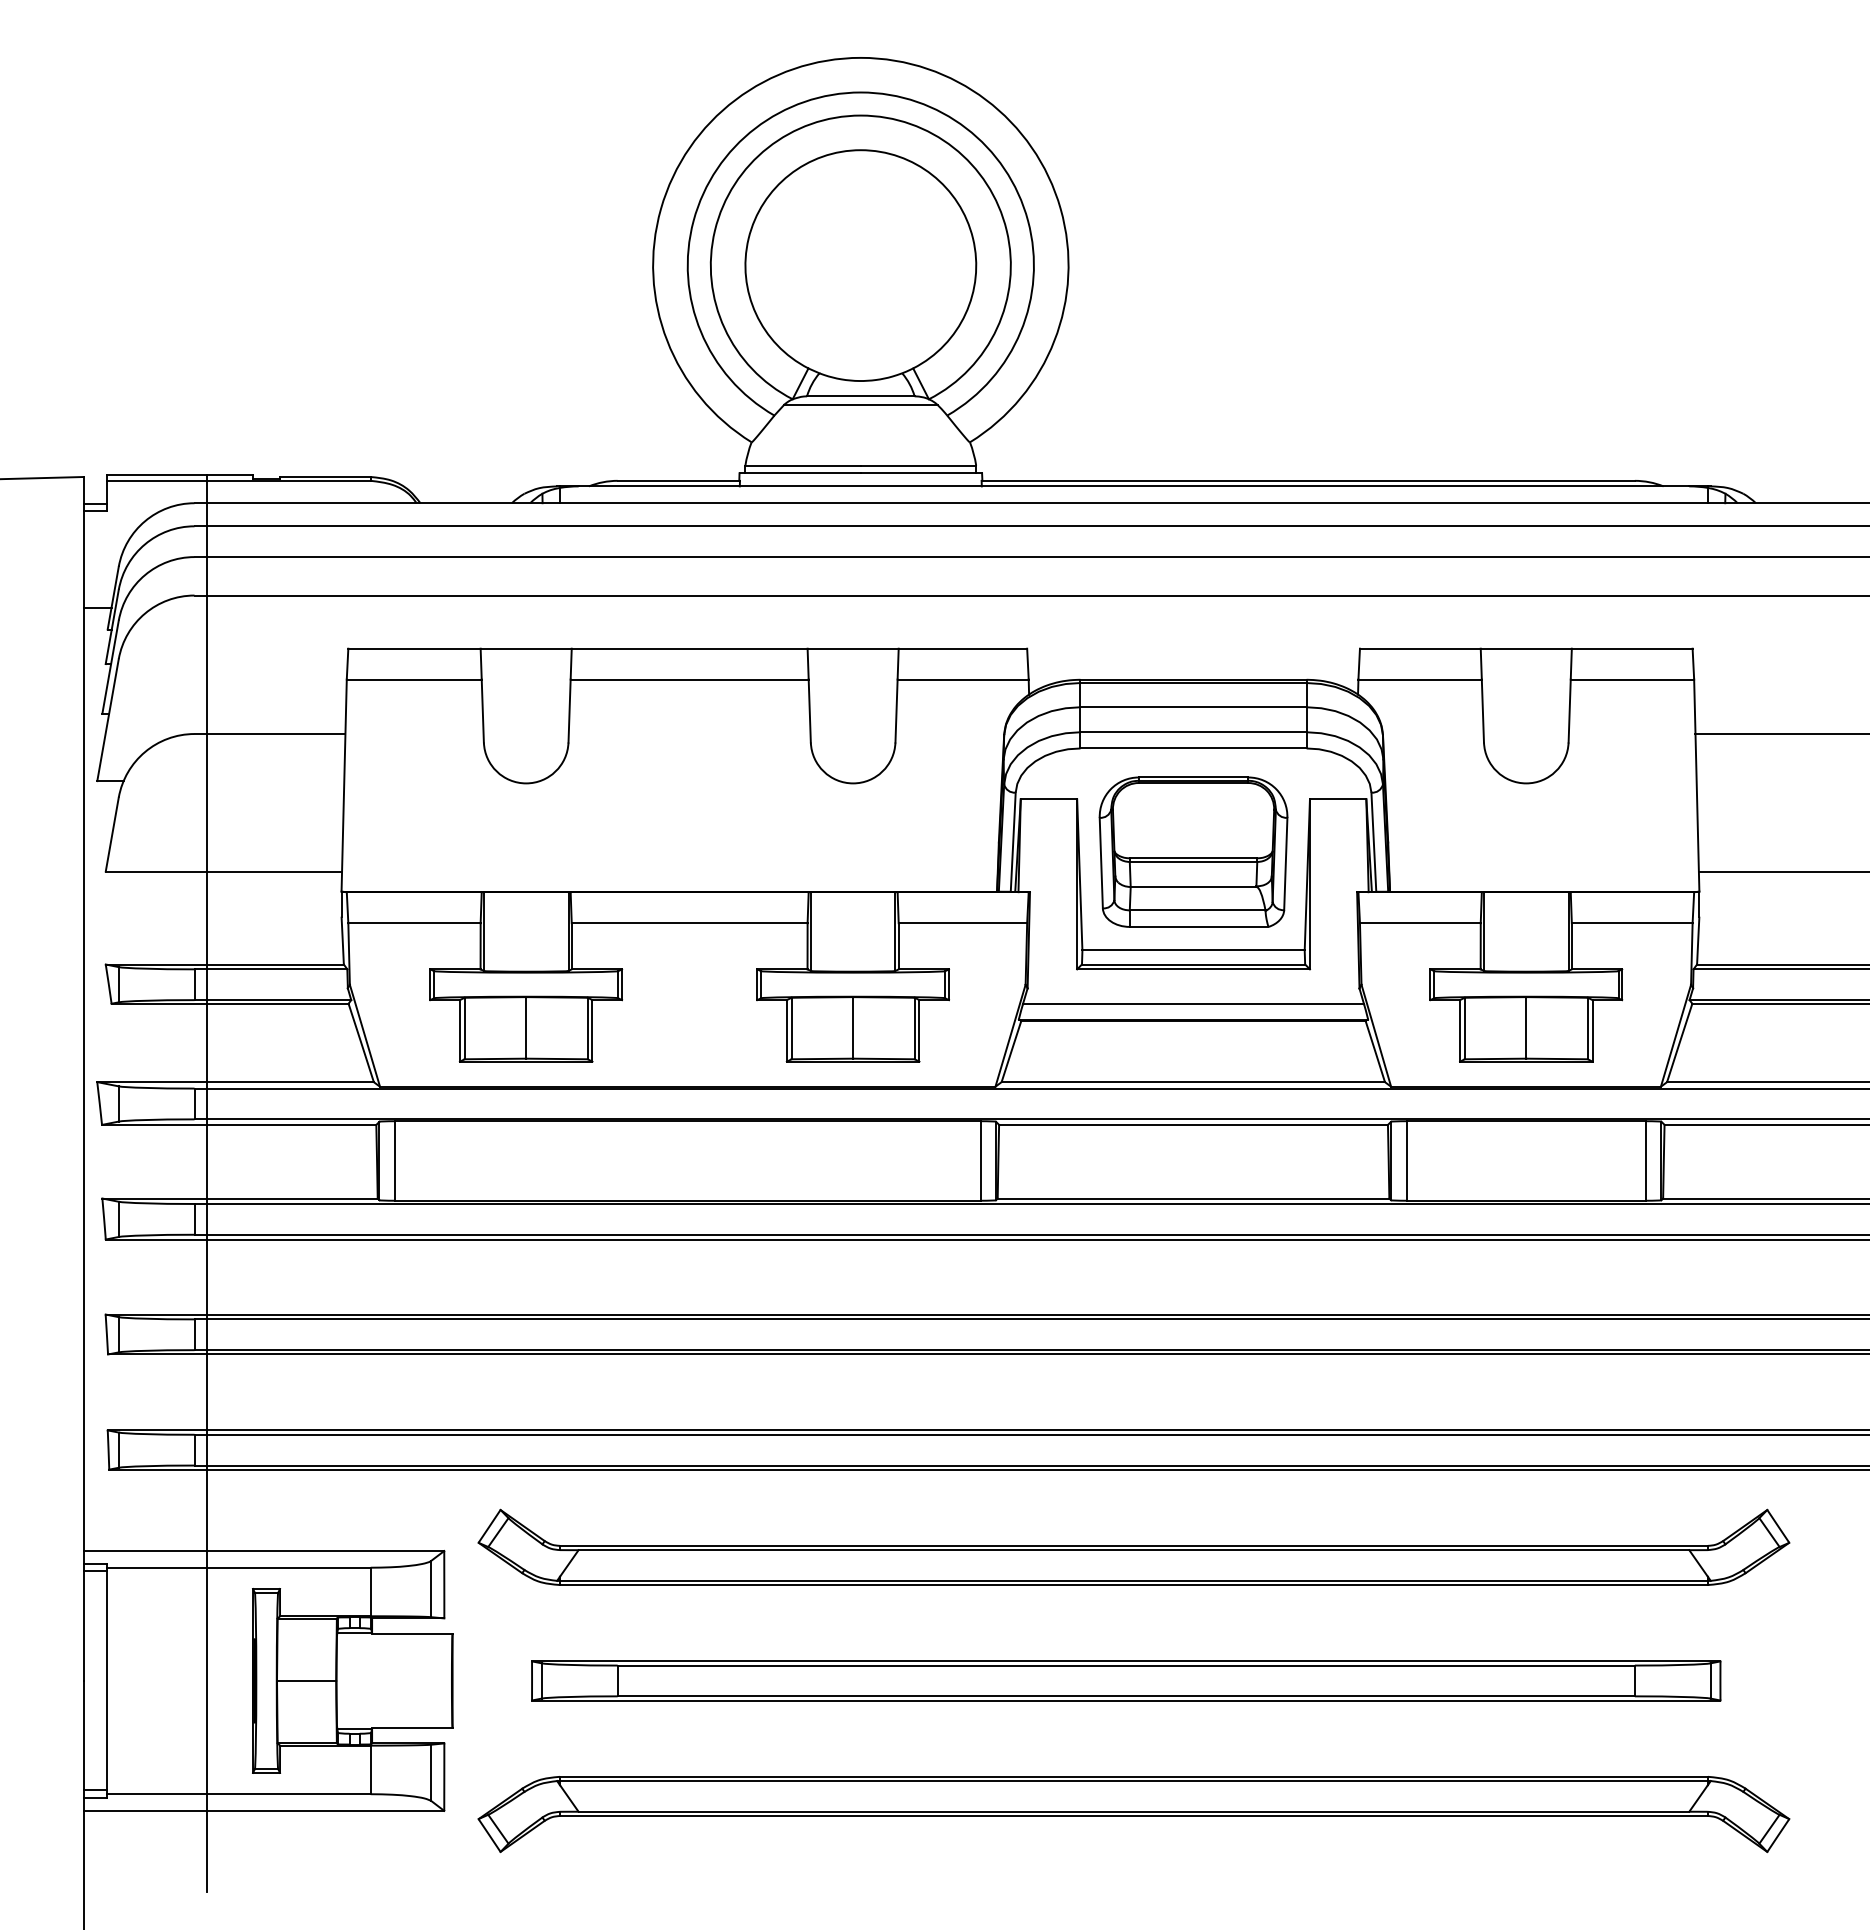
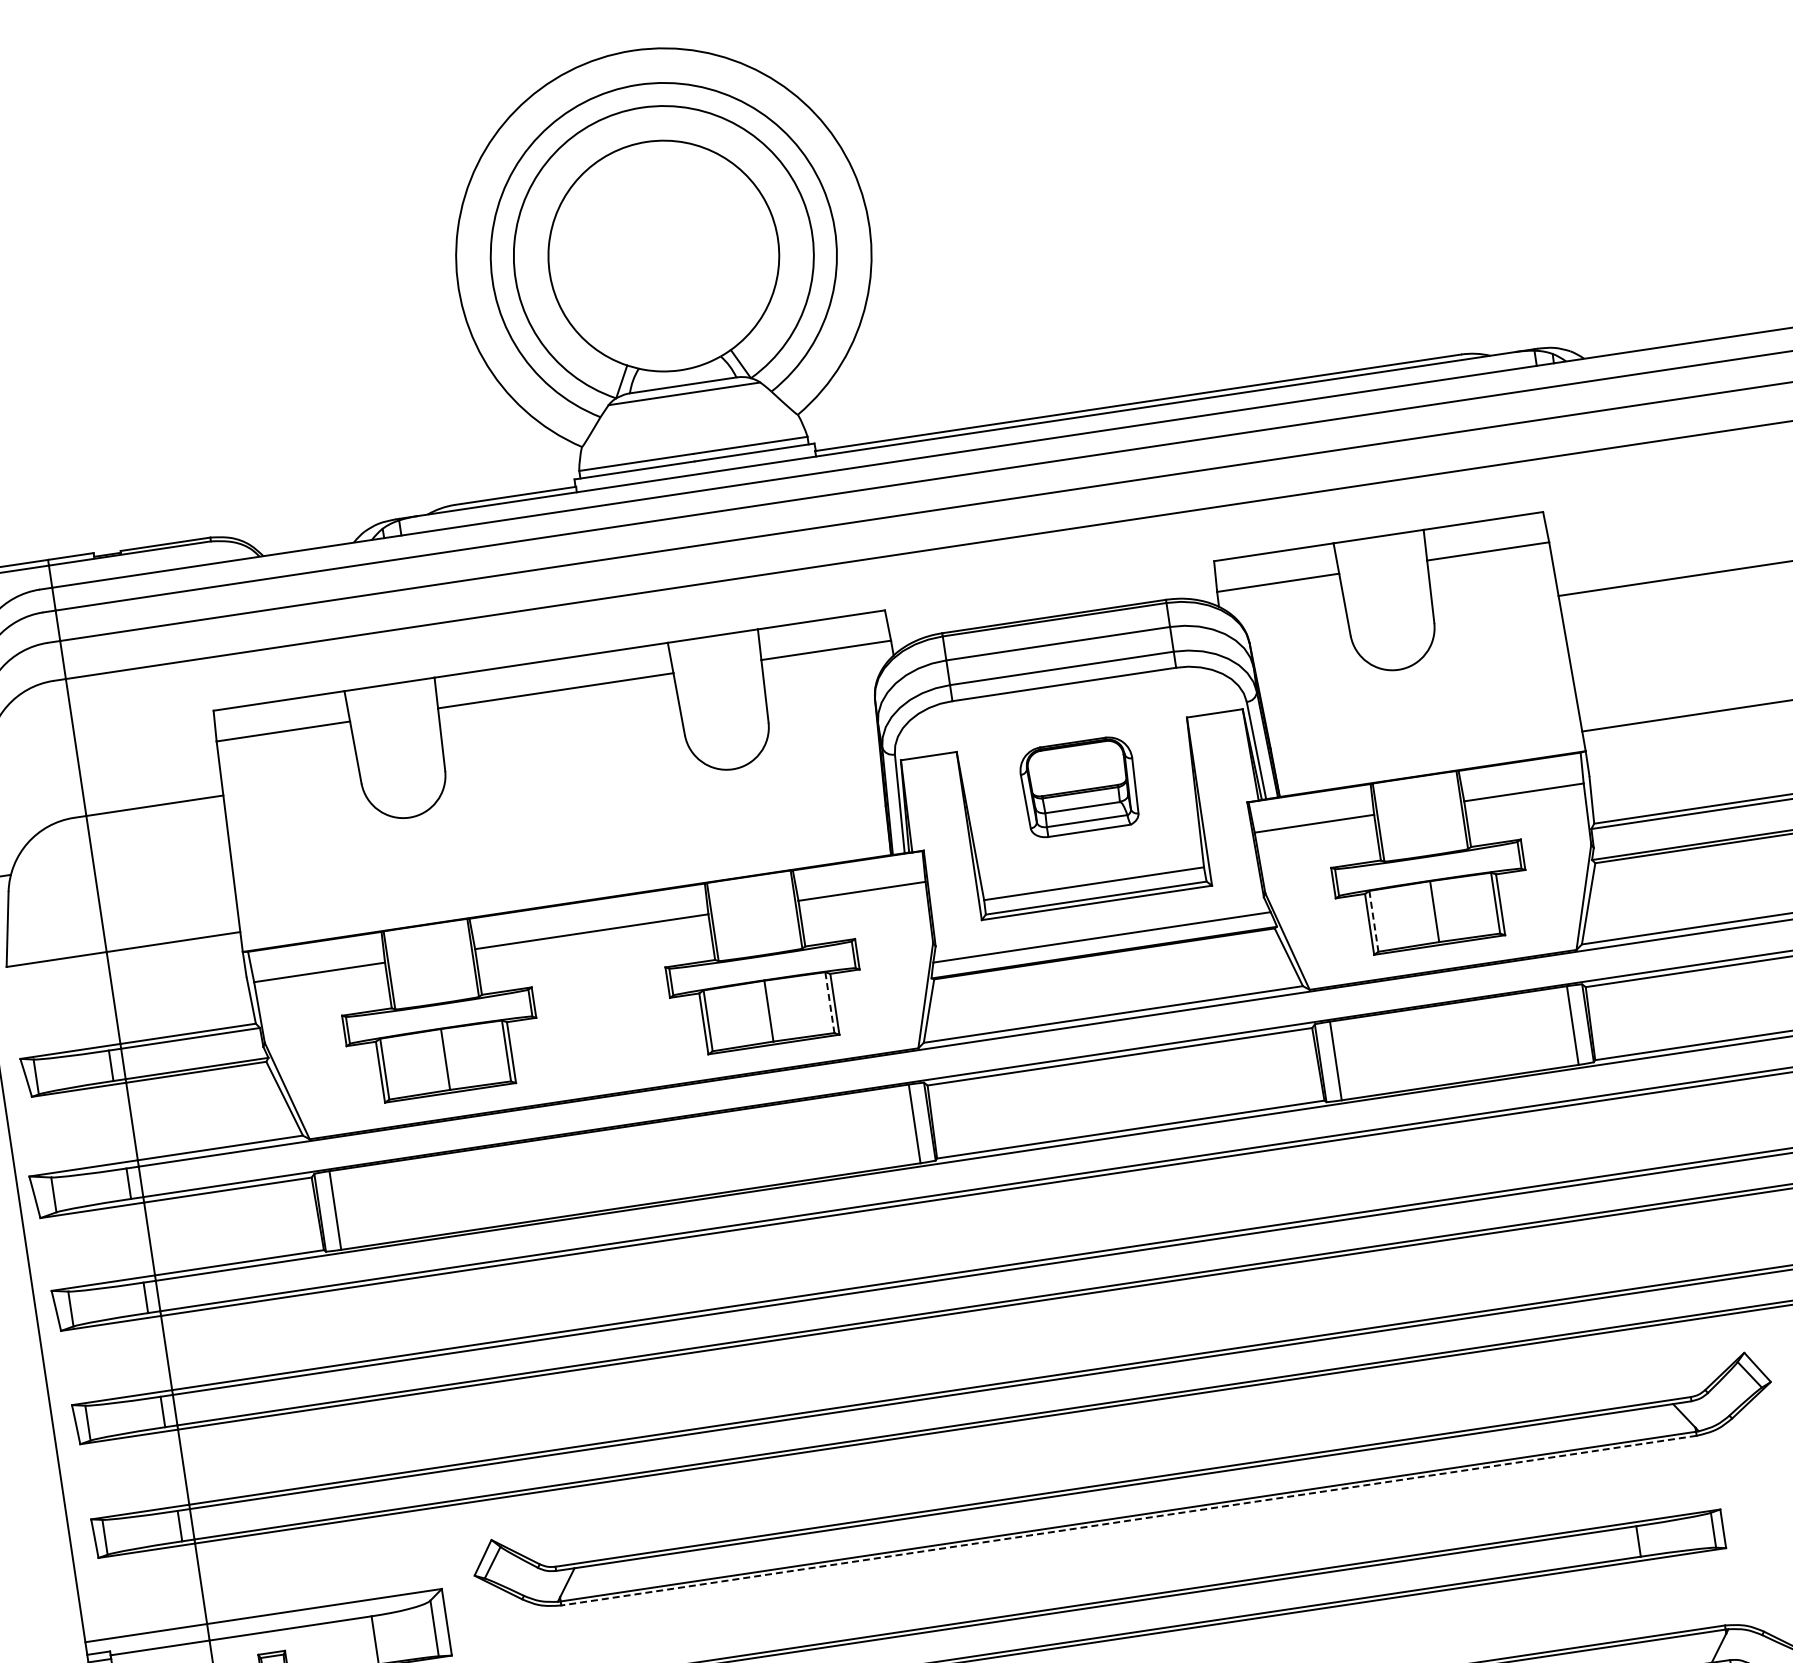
part: (1193, 851) -> (1079, 786), size x0.6
line: (914, 1028) -> (829, 1002), solid -> dashed
line: (1464, 1028) -> (1373, 921), solid -> dashed
line: (1133, 1585) -> (1128, 1521), solid -> dashed

